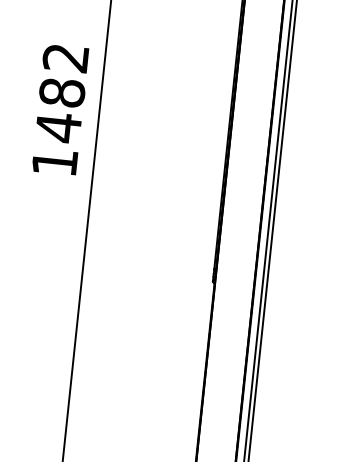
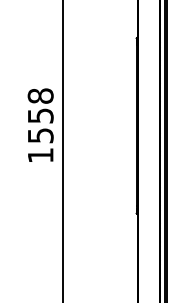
text: (61, 93) -> (40, 116), 1482 -> 1558

